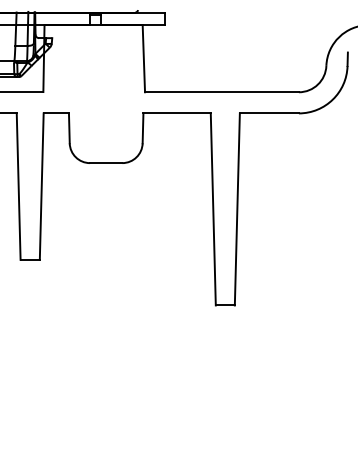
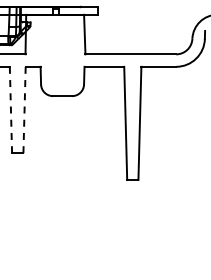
line: (17, 187) -> (10, 110), solid -> dashed
line: (41, 187) -> (24, 110), solid -> dashed

